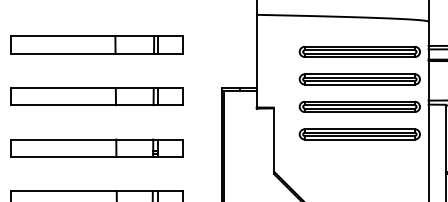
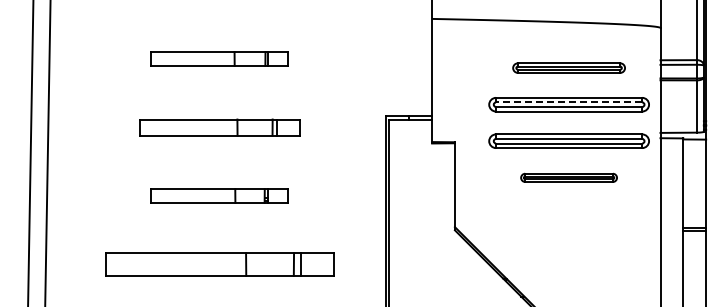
part: (96, 44) -> (219, 58), size x0.6
part: (359, 51) -> (568, 67), size x0.7
line: (359, 77) -> (568, 102), solid -> dashed
part: (96, 96) -> (219, 127), size x0.7
part: (359, 134) -> (568, 177), size x0.6
part: (96, 147) -> (219, 195), size x0.6

